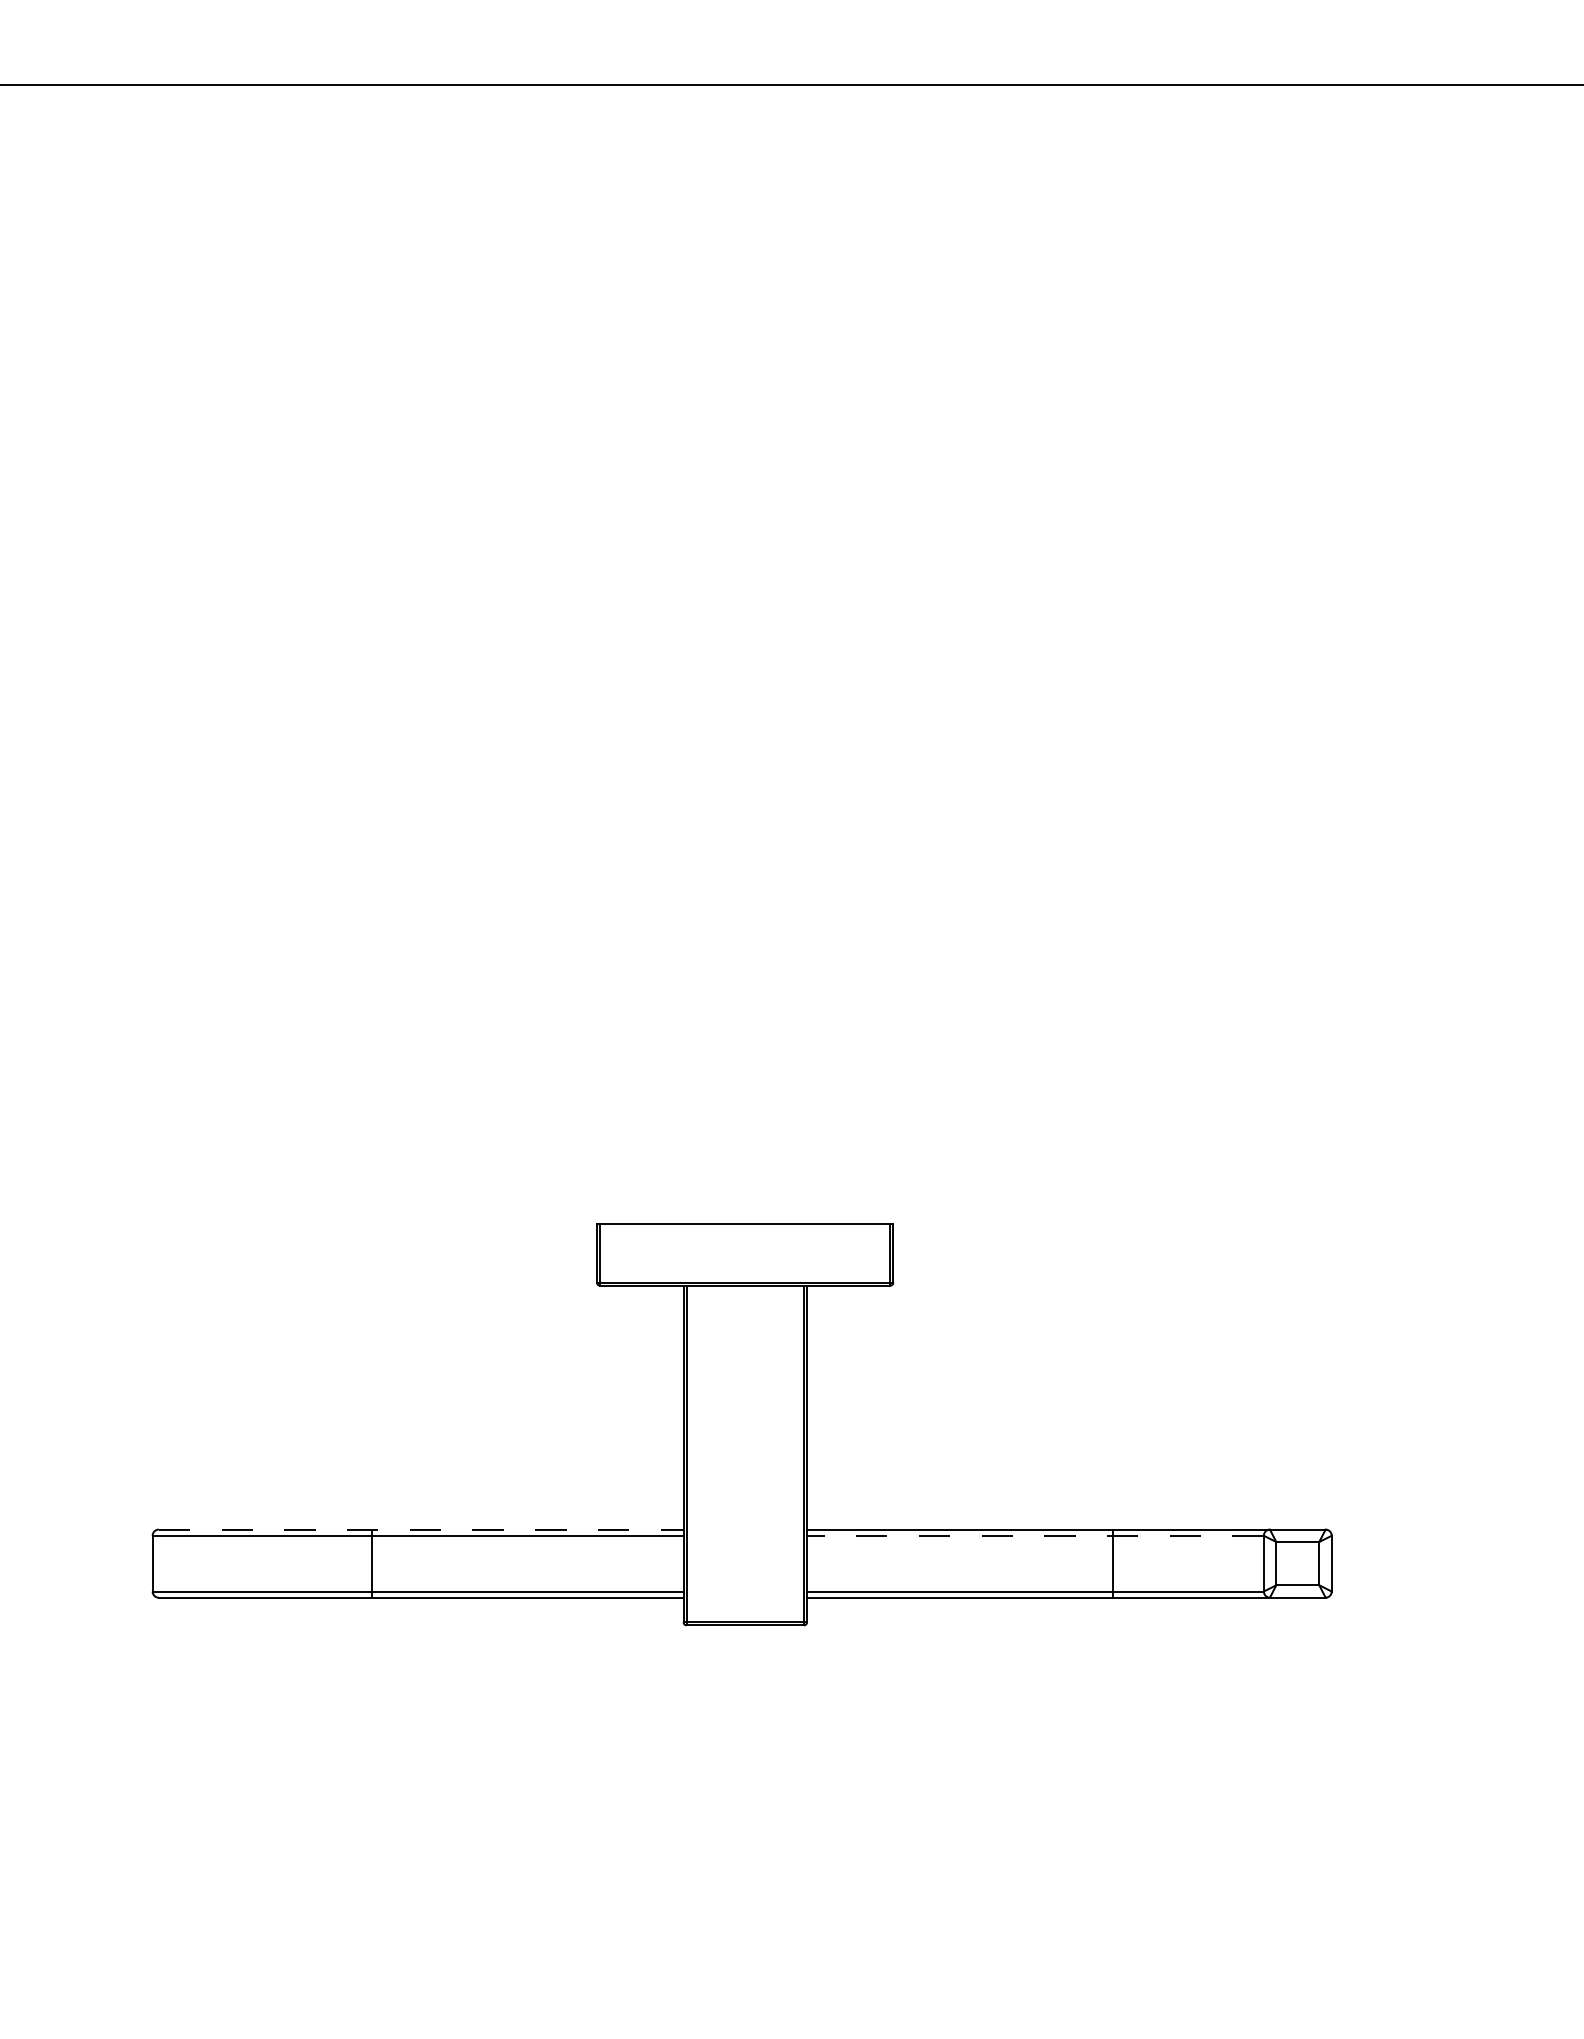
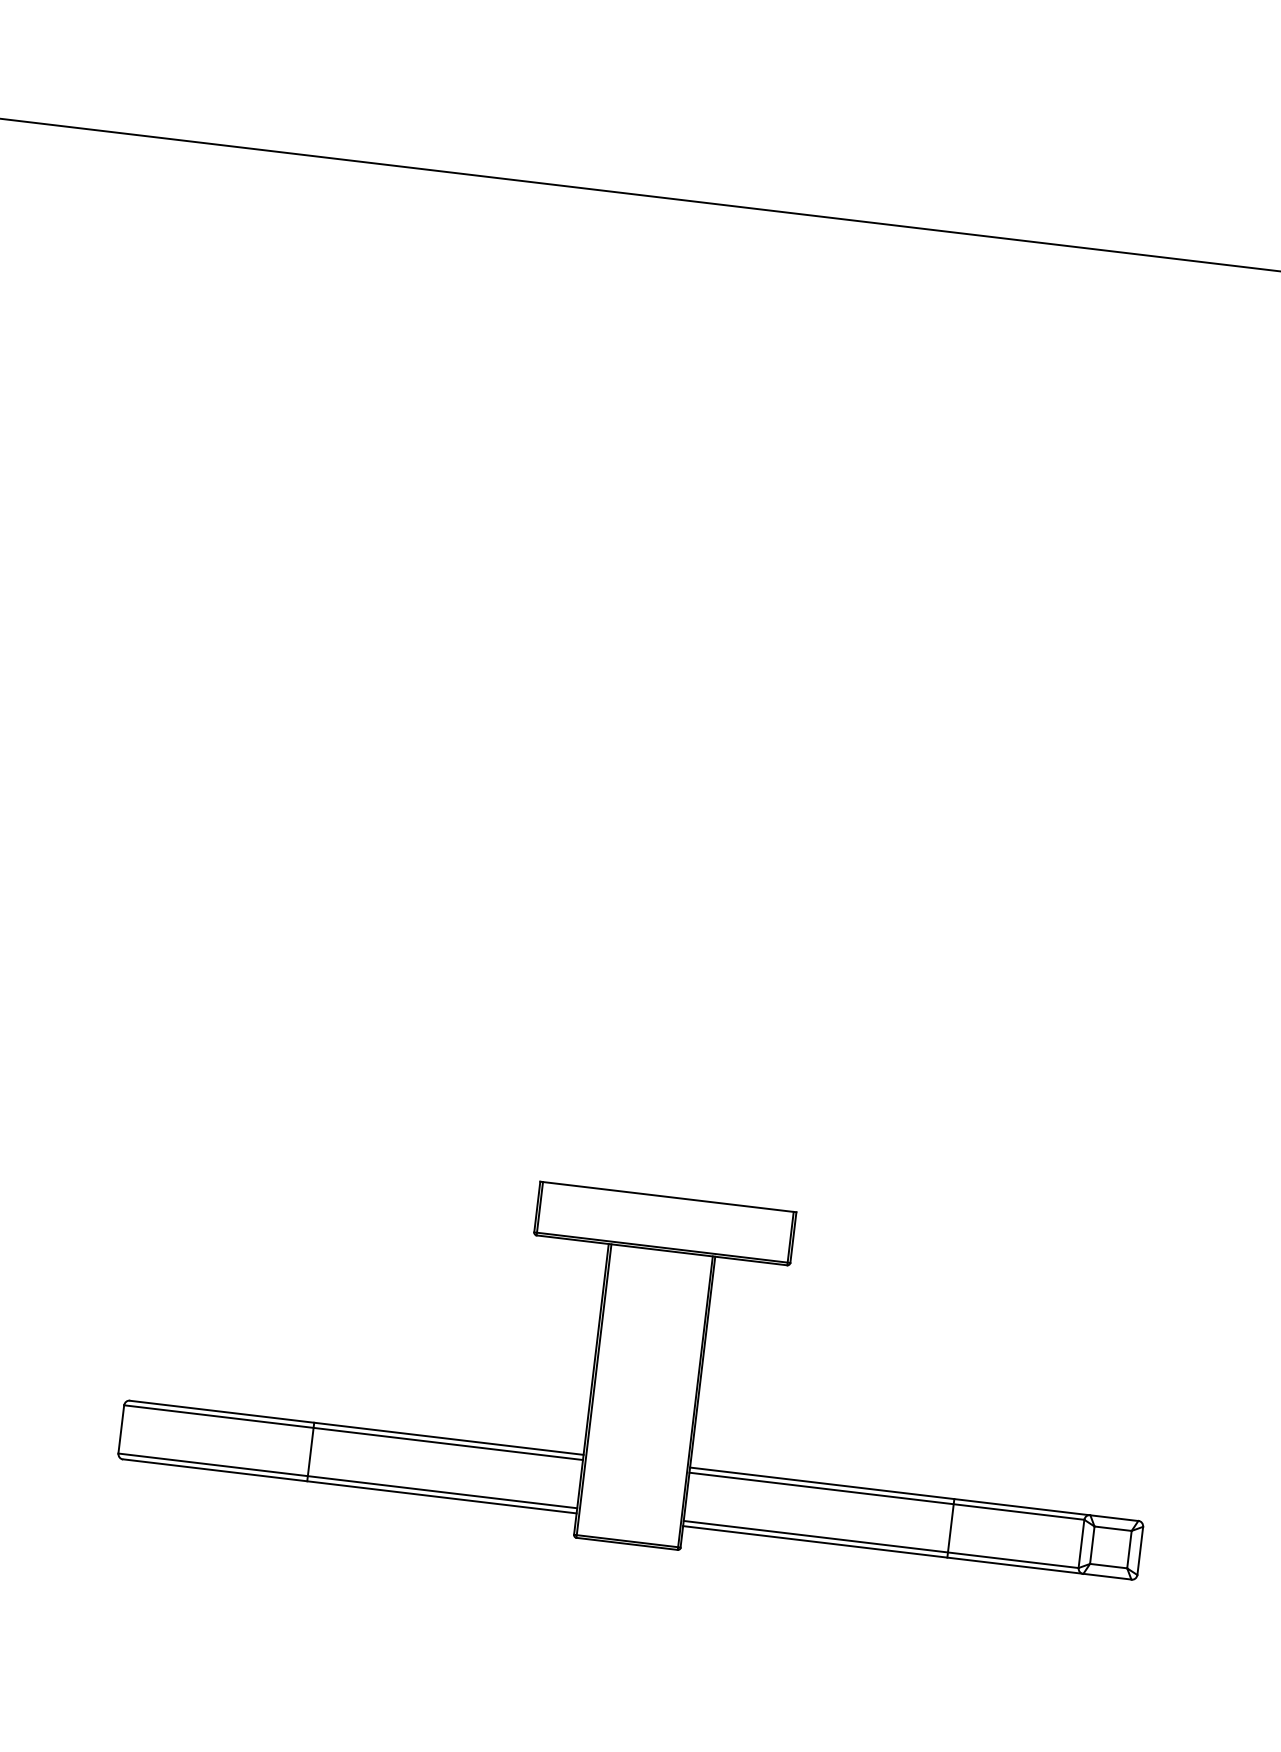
line: (421, 1529) -> (357, 1427), dashed -> solid
line: (1034, 1535) -> (886, 1495), dashed -> solid

